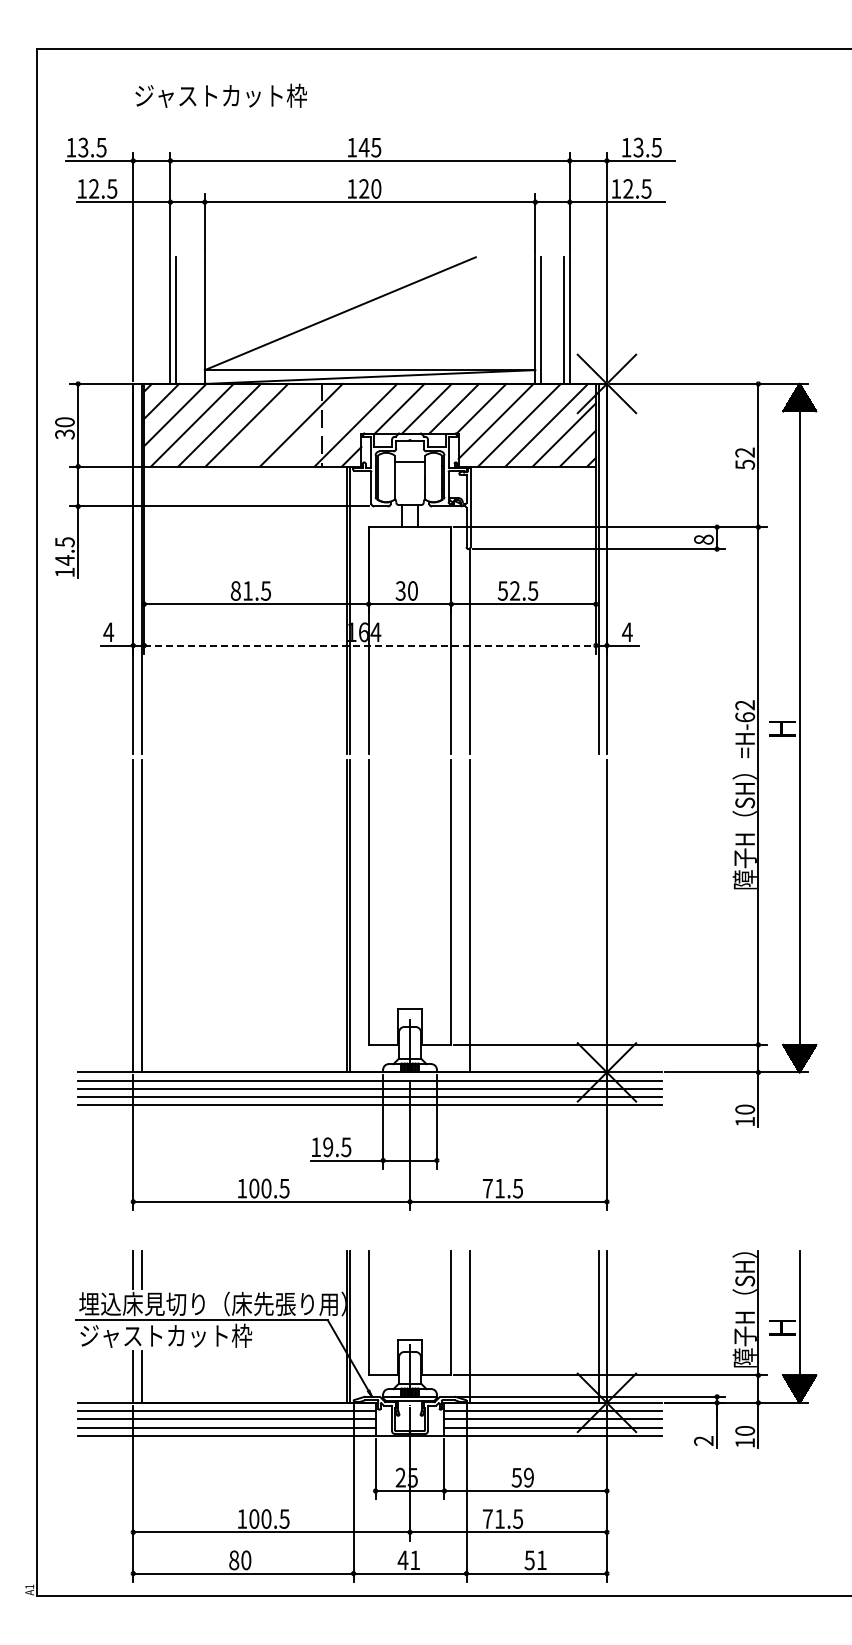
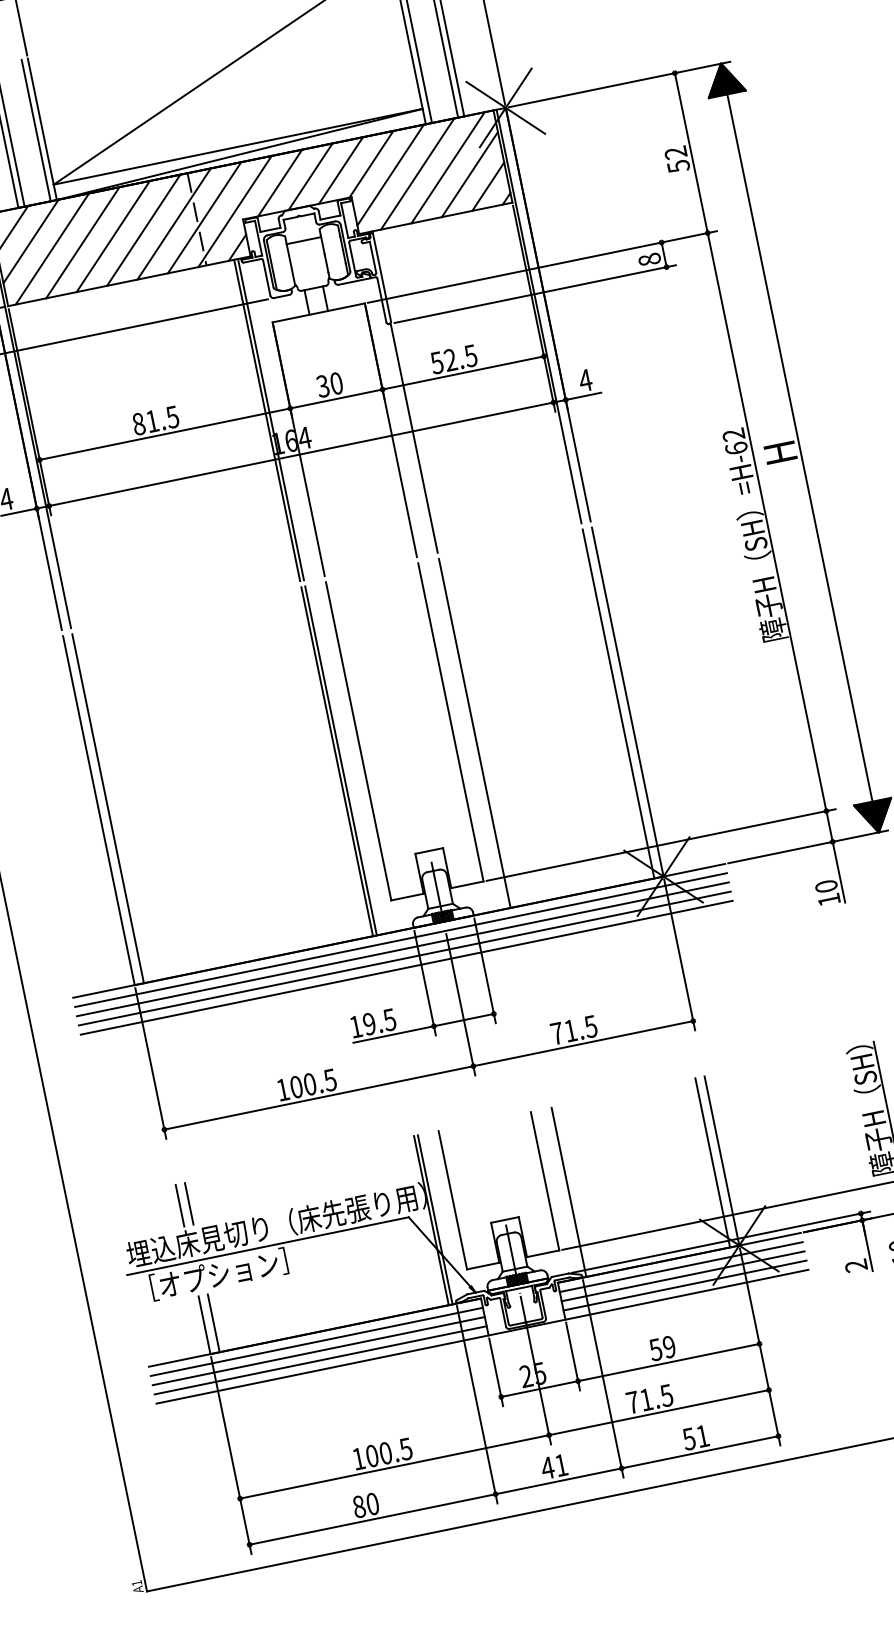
line: (199, 320) -> (36, 130), added
line: (273, 424) -> (142, 229), added
line: (328, 424) -> (204, 216), added
line: (370, 645) -> (301, 454), dashed -> solid
line: (598, 915) -> (618, 703), added
text: (166, 1335) -> (232, 1271), ジャストカット枠 -> ［オプション］

